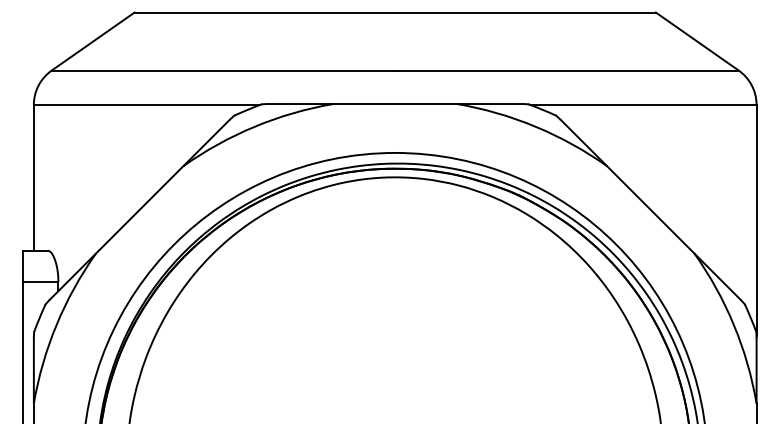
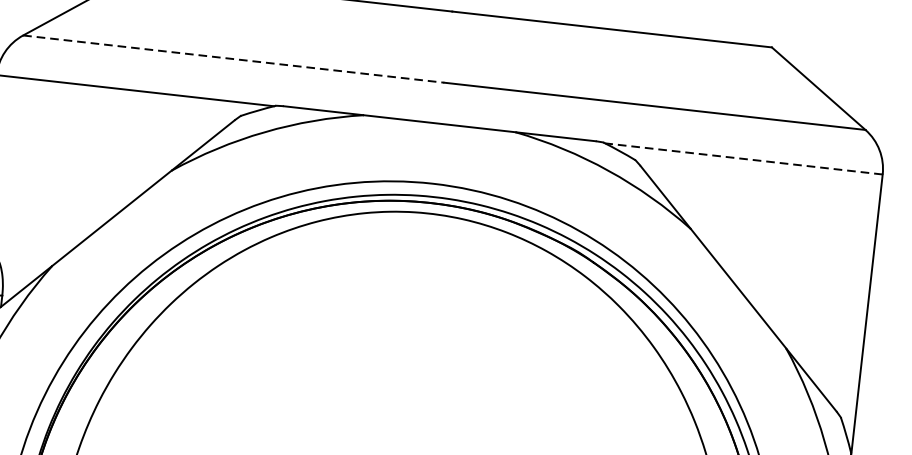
line: (223, 70) -> (233, 59), solid -> dashed
line: (642, 104) -> (742, 158), solid -> dashed

